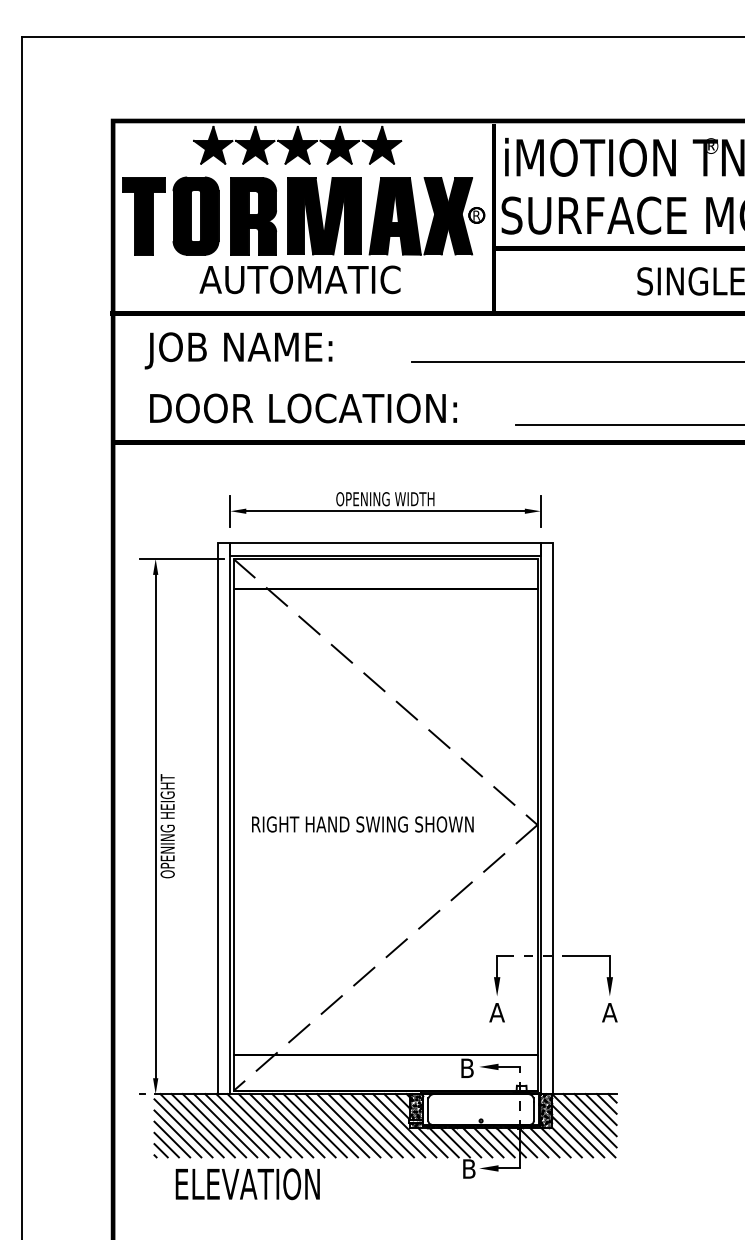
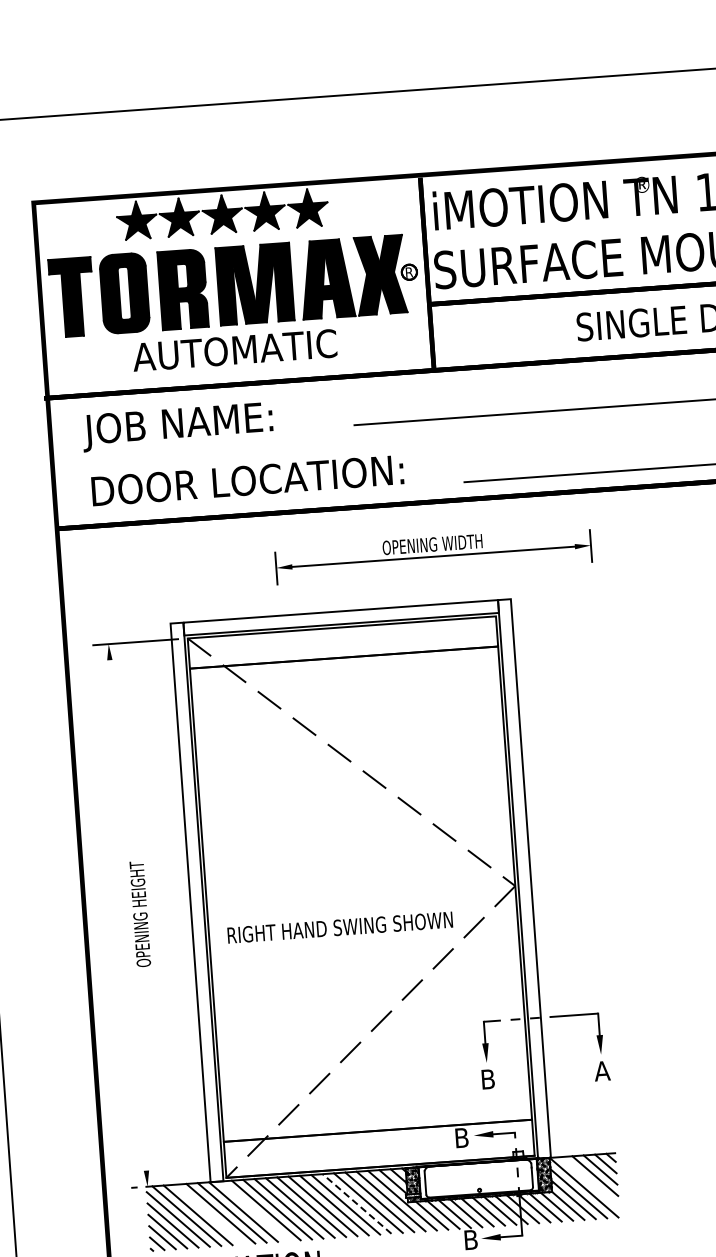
part: (385, 509) -> (433, 555), moved
text: (362, 824) -> (339, 927), moved
line: (155, 826) -> (127, 915), removed
text: (496, 1012) -> (487, 1079), A -> B
line: (589, 1120) -> (589, 1181), removed
line: (214, 1125) -> (209, 1214), removed
line: (258, 1125) -> (254, 1211), removed
line: (359, 1125) -> (356, 1203), solid -> dashed

